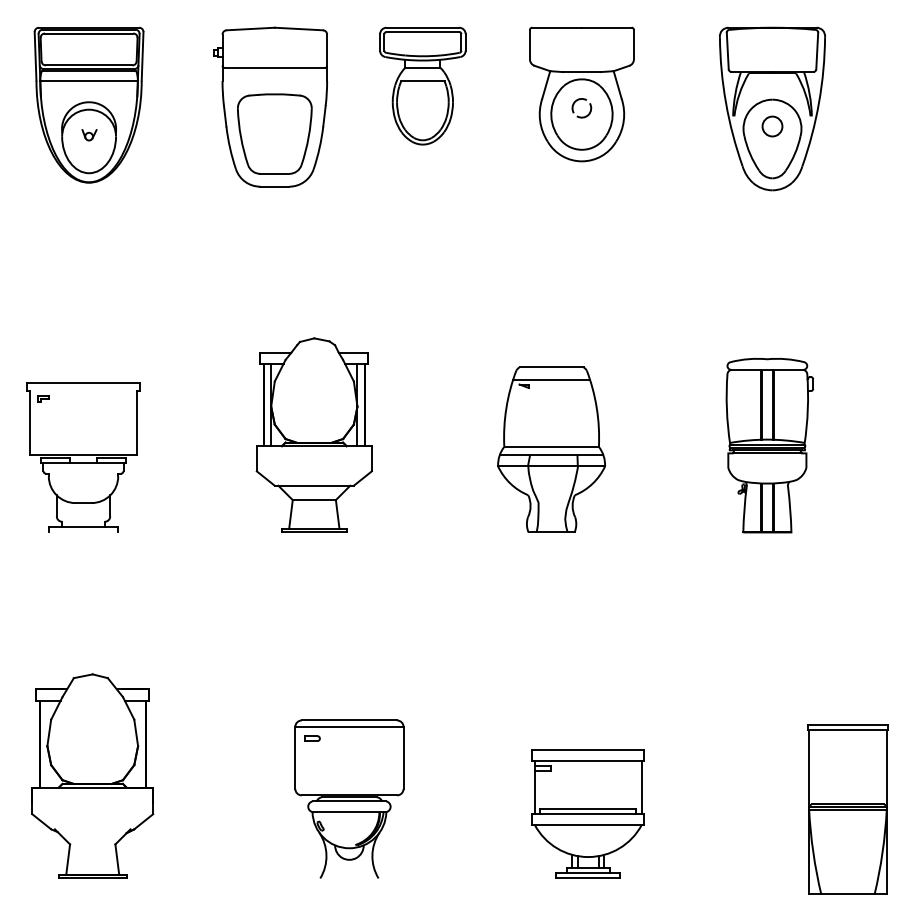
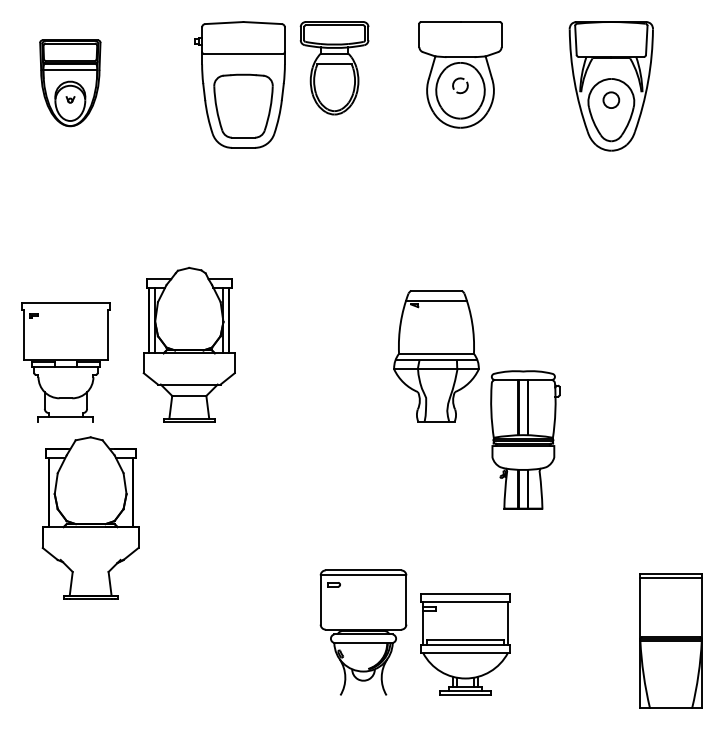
part: (88, 104) -> (69, 82), size x0.7
part: (270, 106) -> (240, 84), moved
part: (313, 434) -> (188, 344), moved
part: (769, 445) -> (525, 439), moved
part: (92, 775) -> (90, 517), moved
part: (349, 798) -> (363, 632), moved

